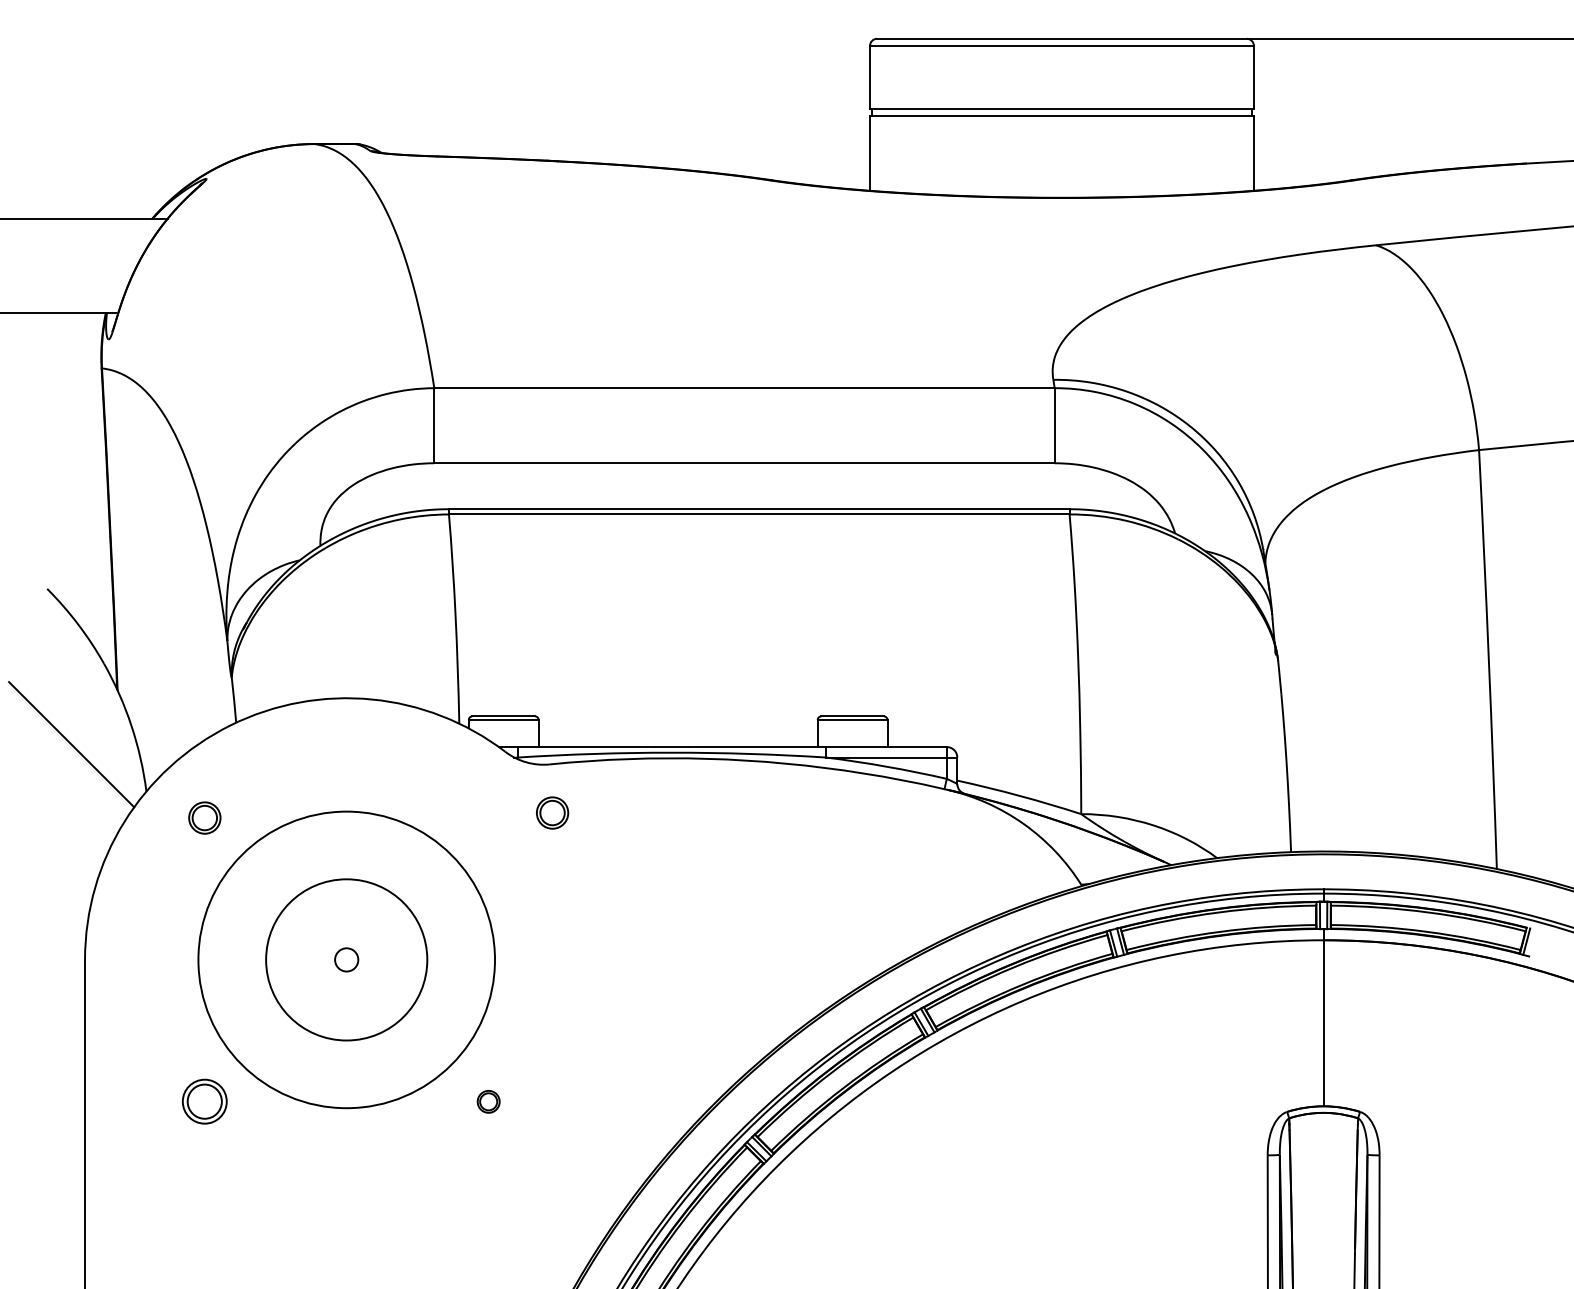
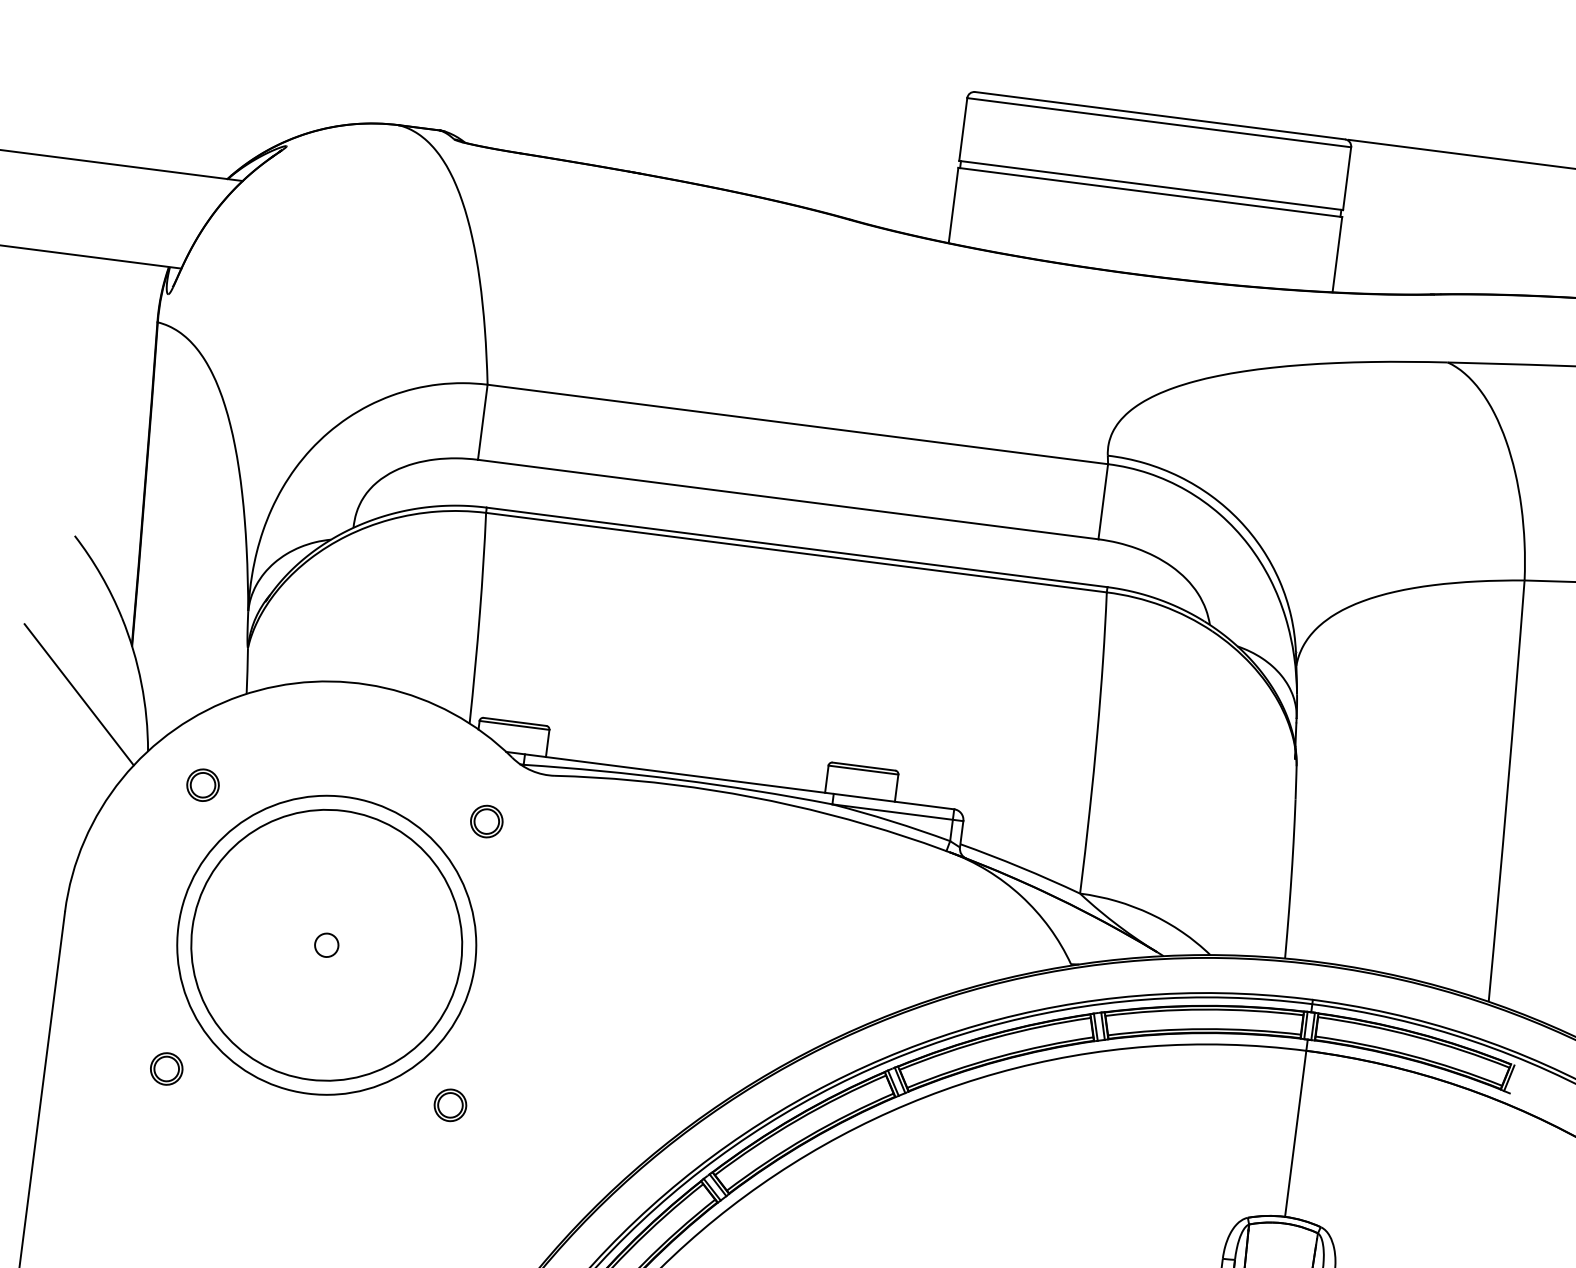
part: (552, 812) -> (486, 821), moved
circle: (346, 959) -> (326, 944), size x1.67
part: (204, 1101) -> (166, 1068), size x0.71
part: (488, 1101) -> (450, 1105), size x1.43

